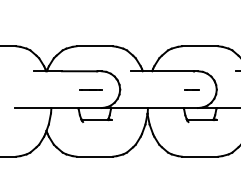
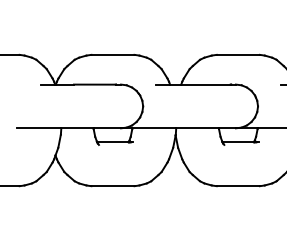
line: (90, 89) -> (107, 106), removed
line: (191, 89) -> (227, 106), removed

